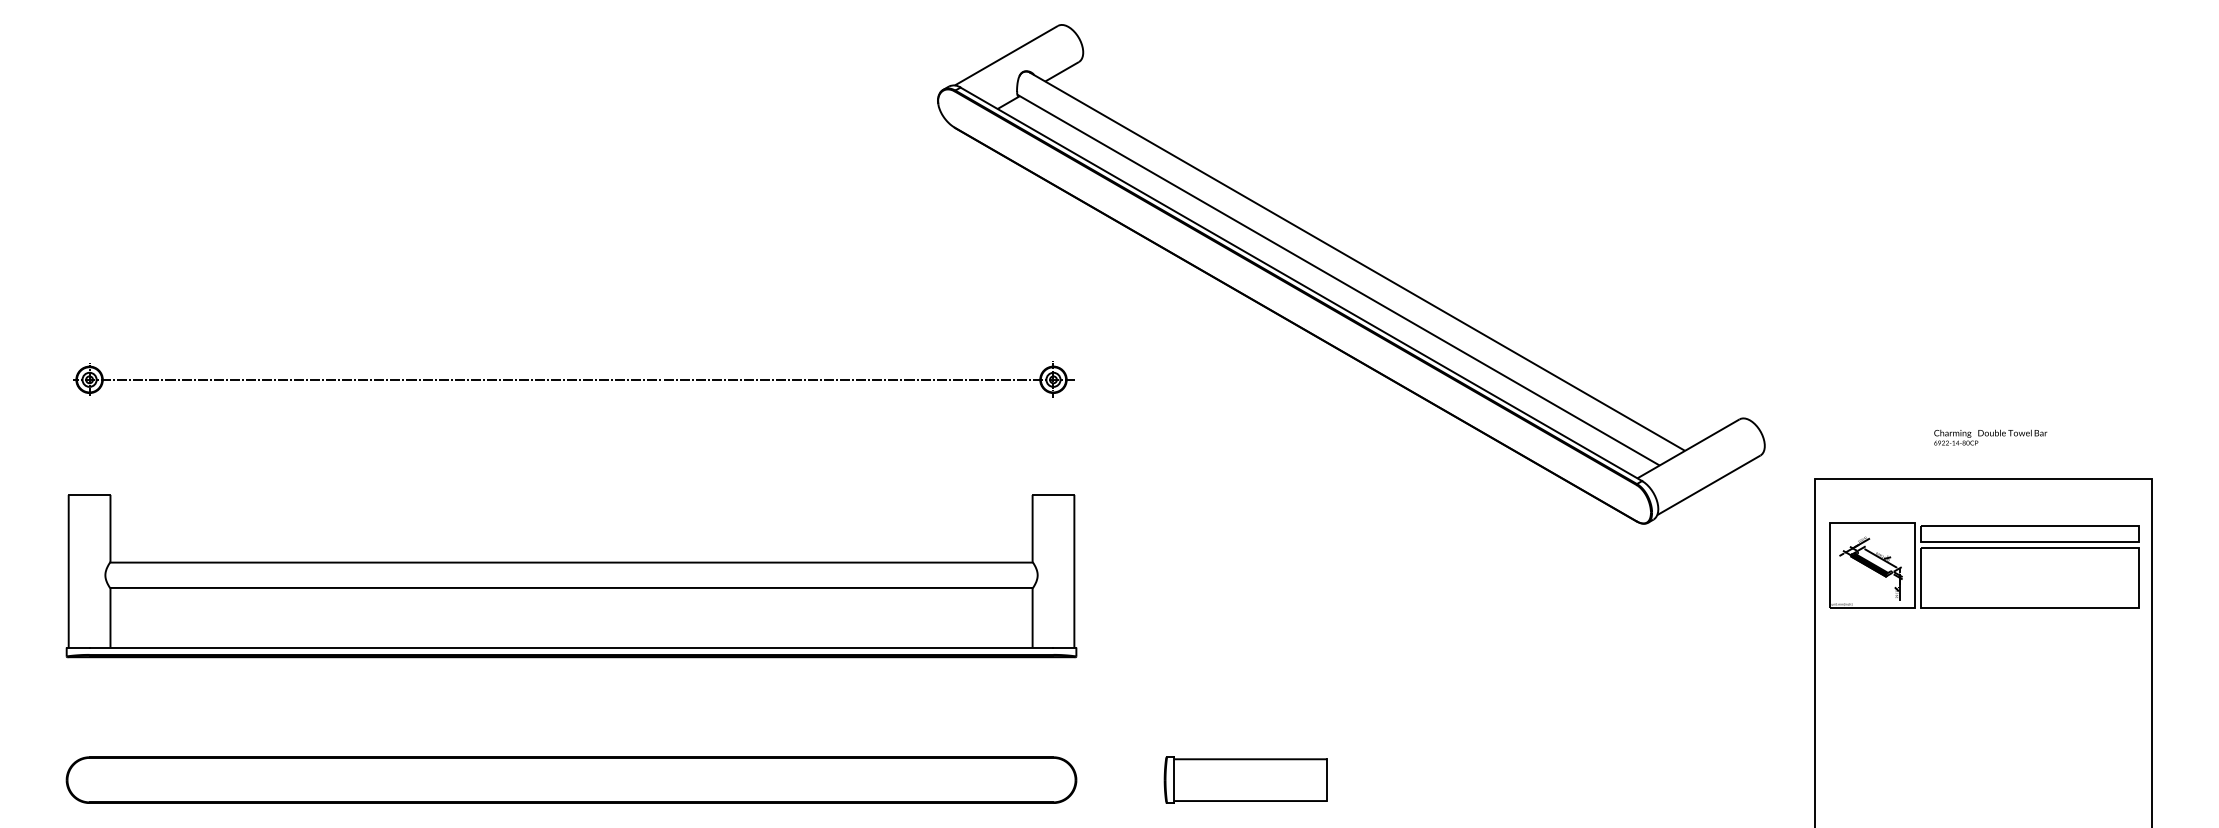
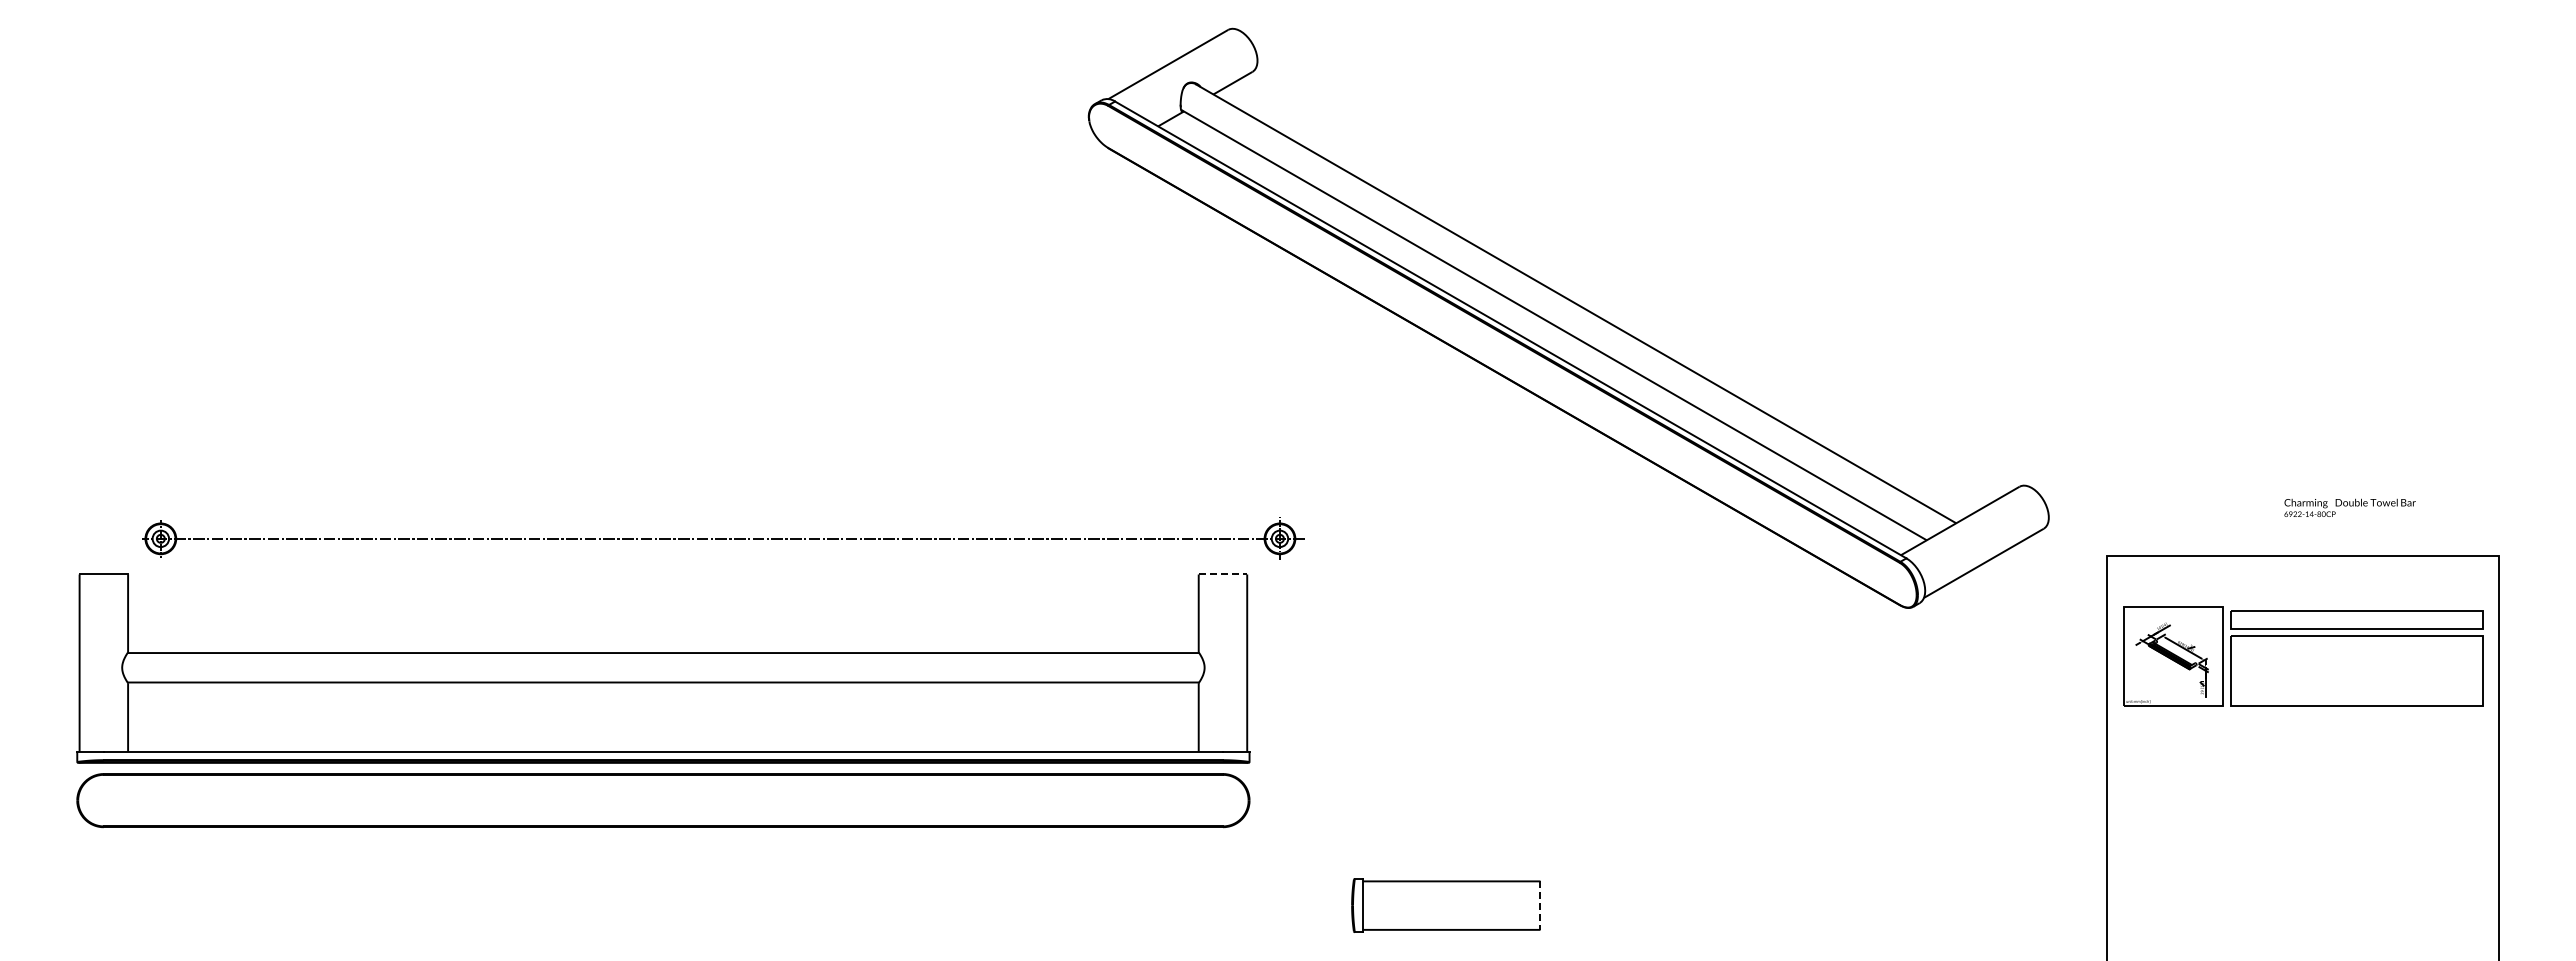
part: (574, 379) -> (723, 538), moved
text: (1990, 437) -> (2349, 507), moved
line: (1053, 494) -> (1223, 574), solid -> dashed
part: (571, 780) -> (663, 800), moved
line: (1326, 780) -> (1540, 906), solid -> dashed

